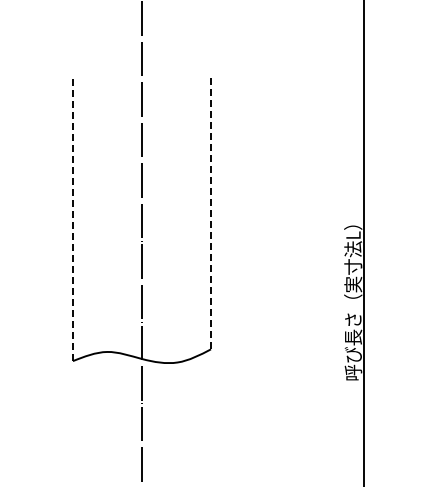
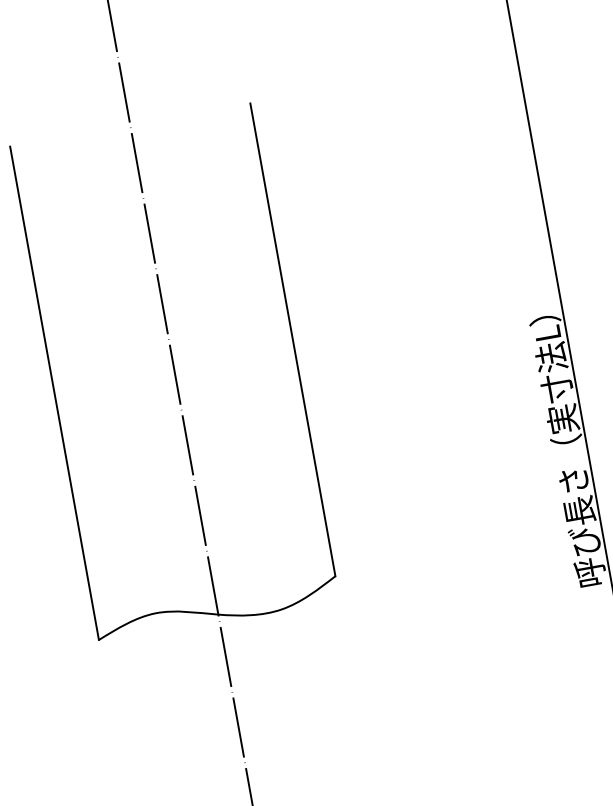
line: (210, 213) -> (292, 340), dashed -> solid
line: (72, 219) -> (53, 393), dashed -> solid

